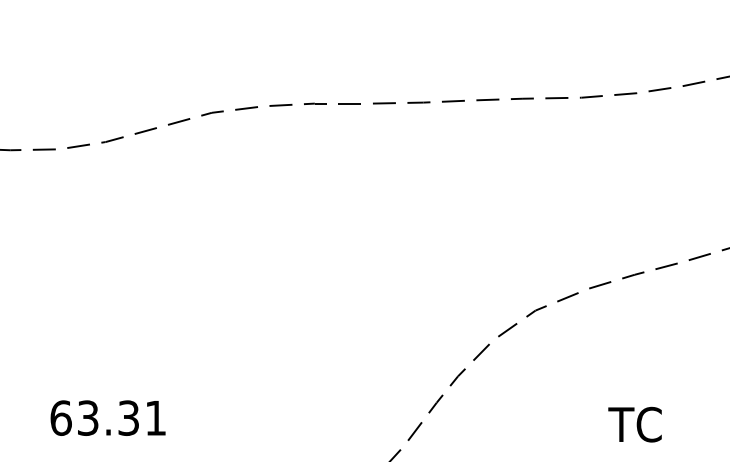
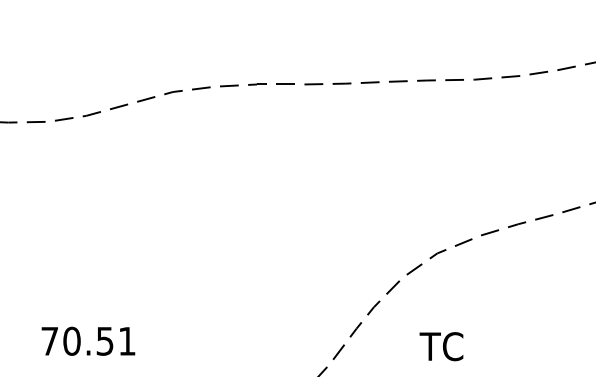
text: (94, 417) -> (77, 340), 63.31 -> 70.51
text: (635, 424) -> (441, 346), moved

